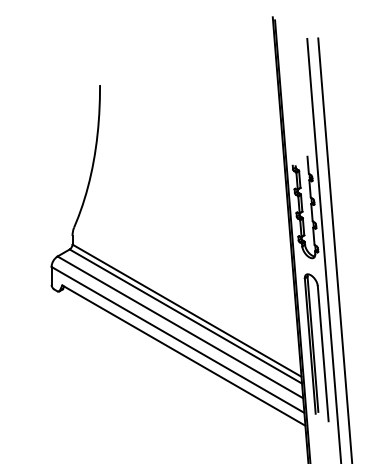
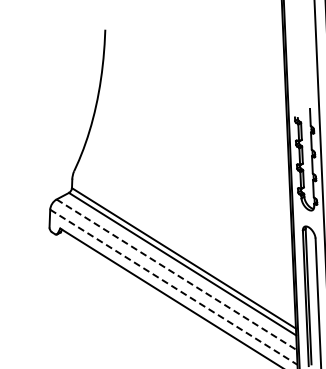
line: (180, 327) -> (176, 274), solid -> dashed
line: (177, 339) -> (173, 286), solid -> dashed

